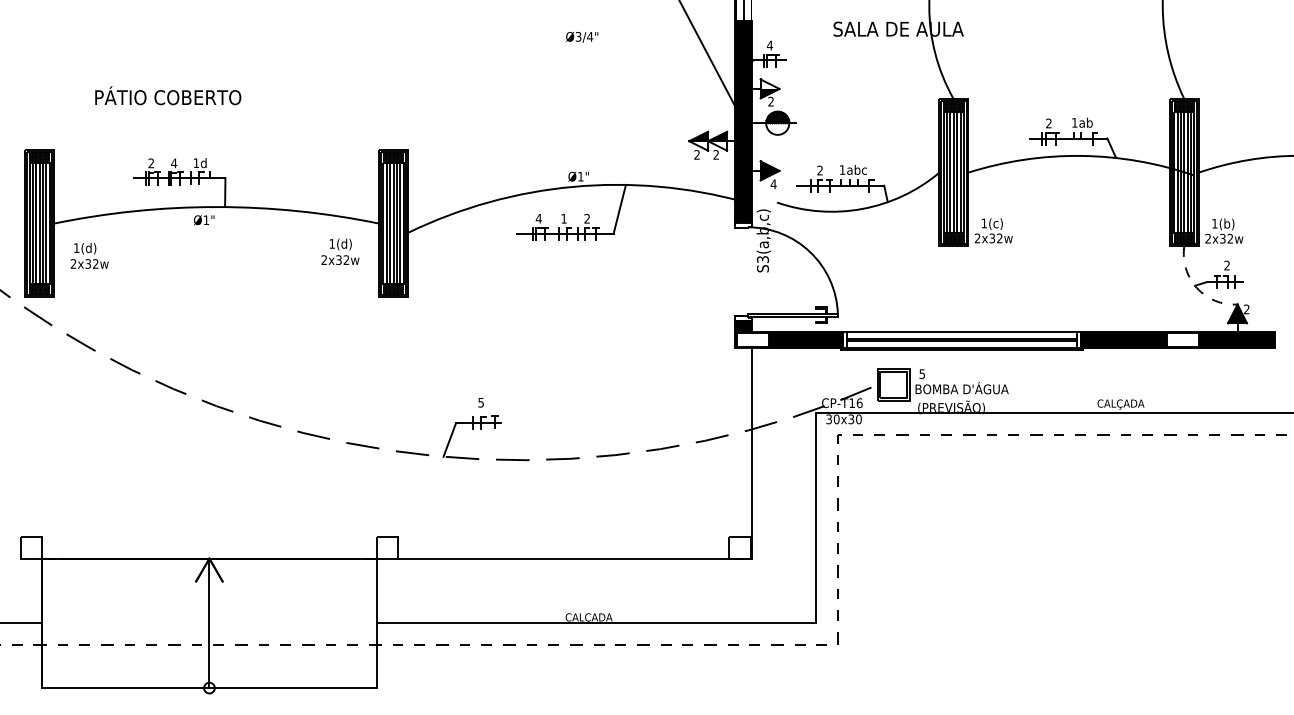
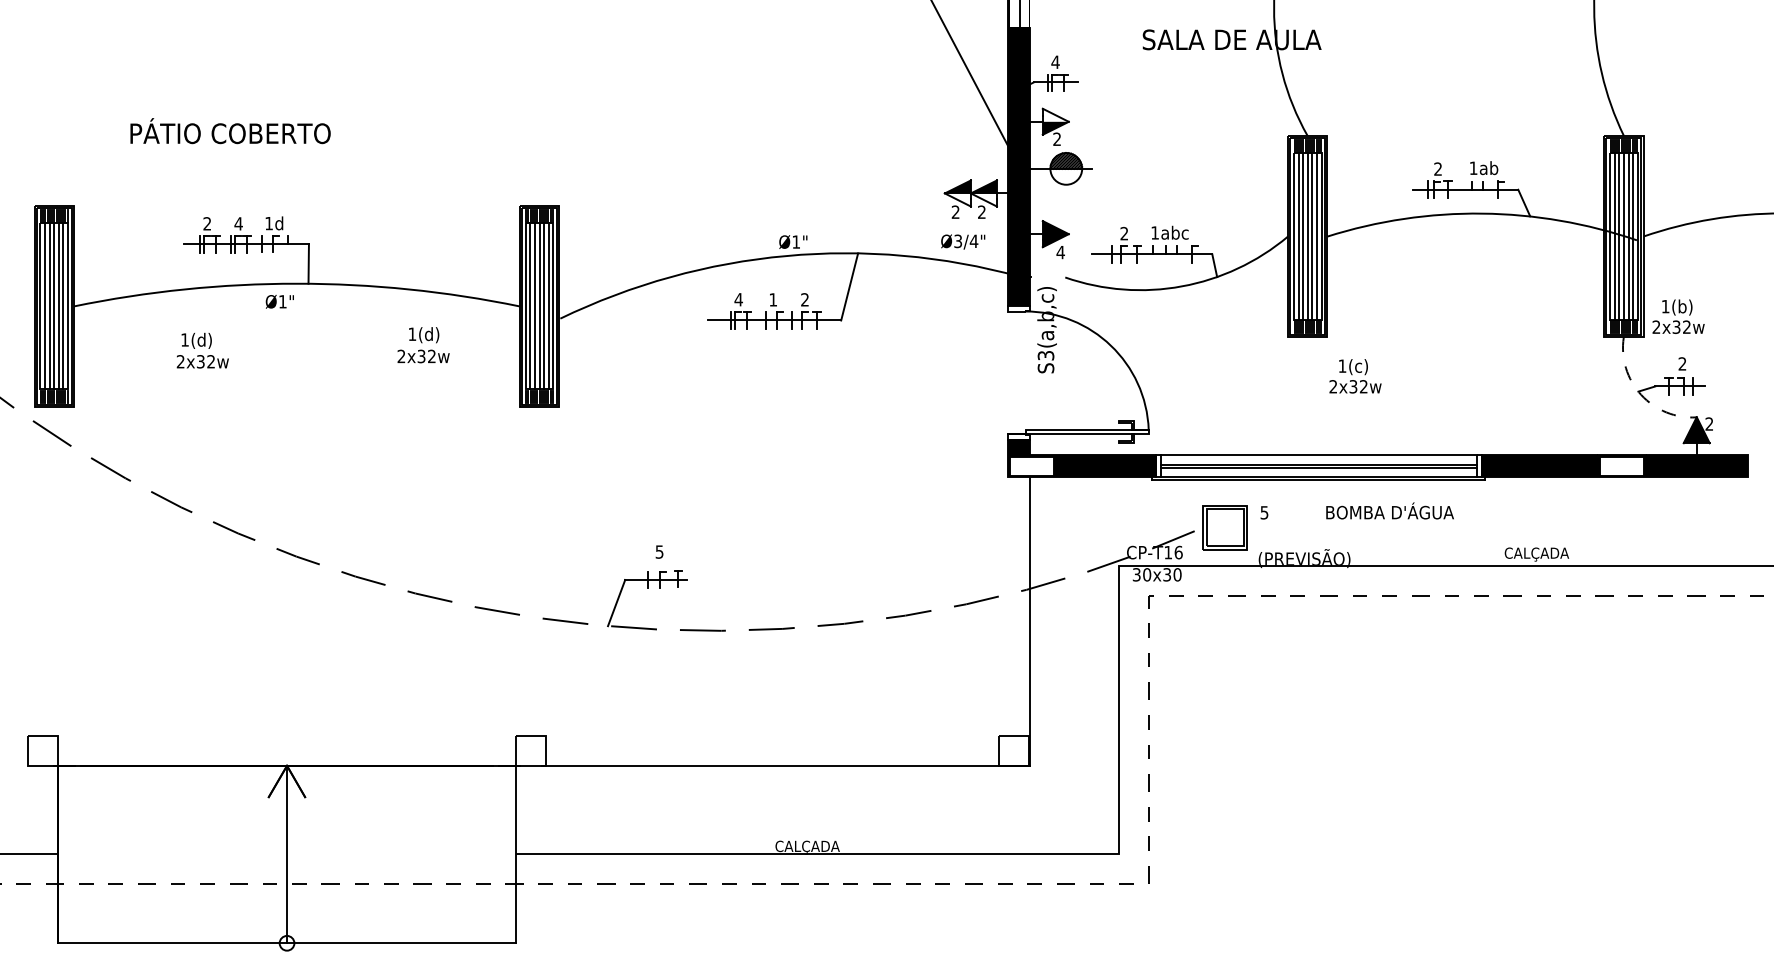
text: (582, 36) -> (963, 241), moved
text: (993, 230) -> (1355, 376), moved
text: (340, 252) -> (423, 345), moved
text: (89, 255) -> (202, 350), moved
text: (961, 387) -> (1389, 510), moved

